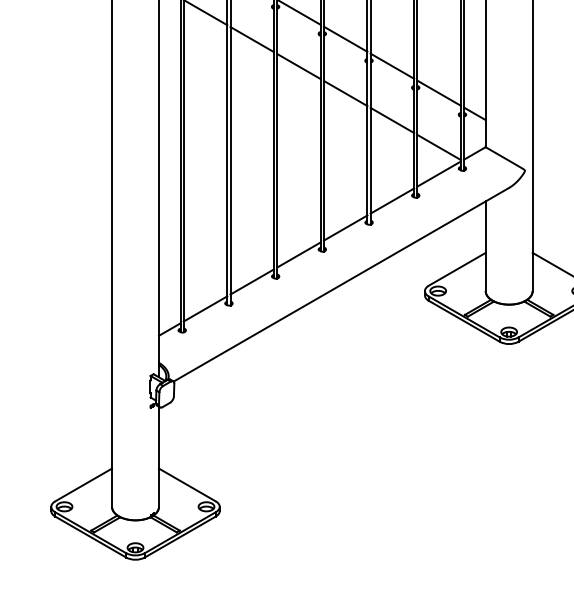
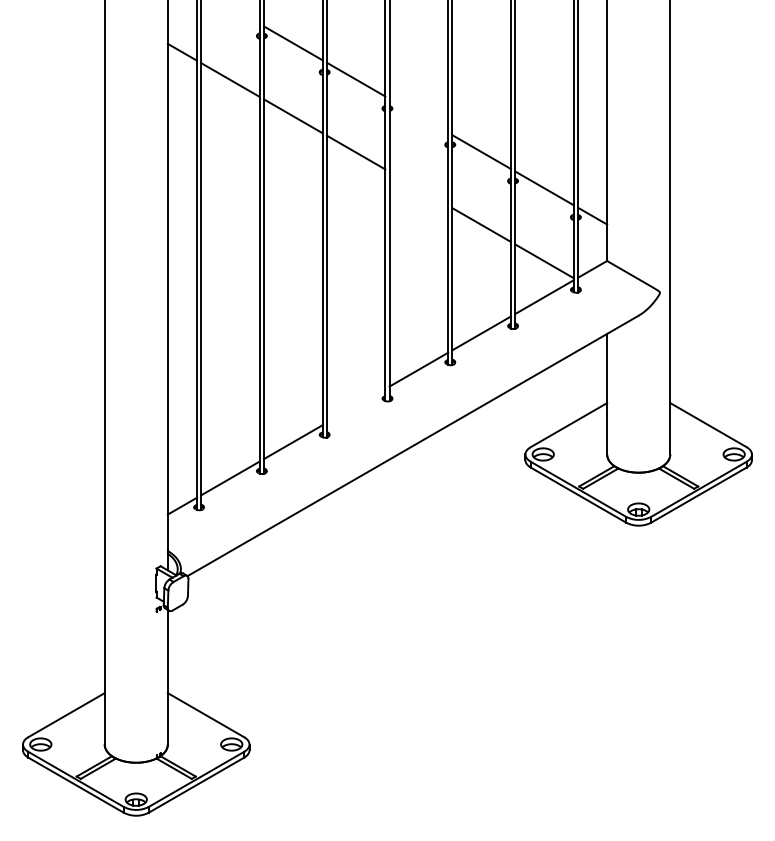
line: (345, 39) -> (418, 115), removed
line: (345, 93) -> (418, 188), removed
line: (298, 254) -> (355, 405), removed

